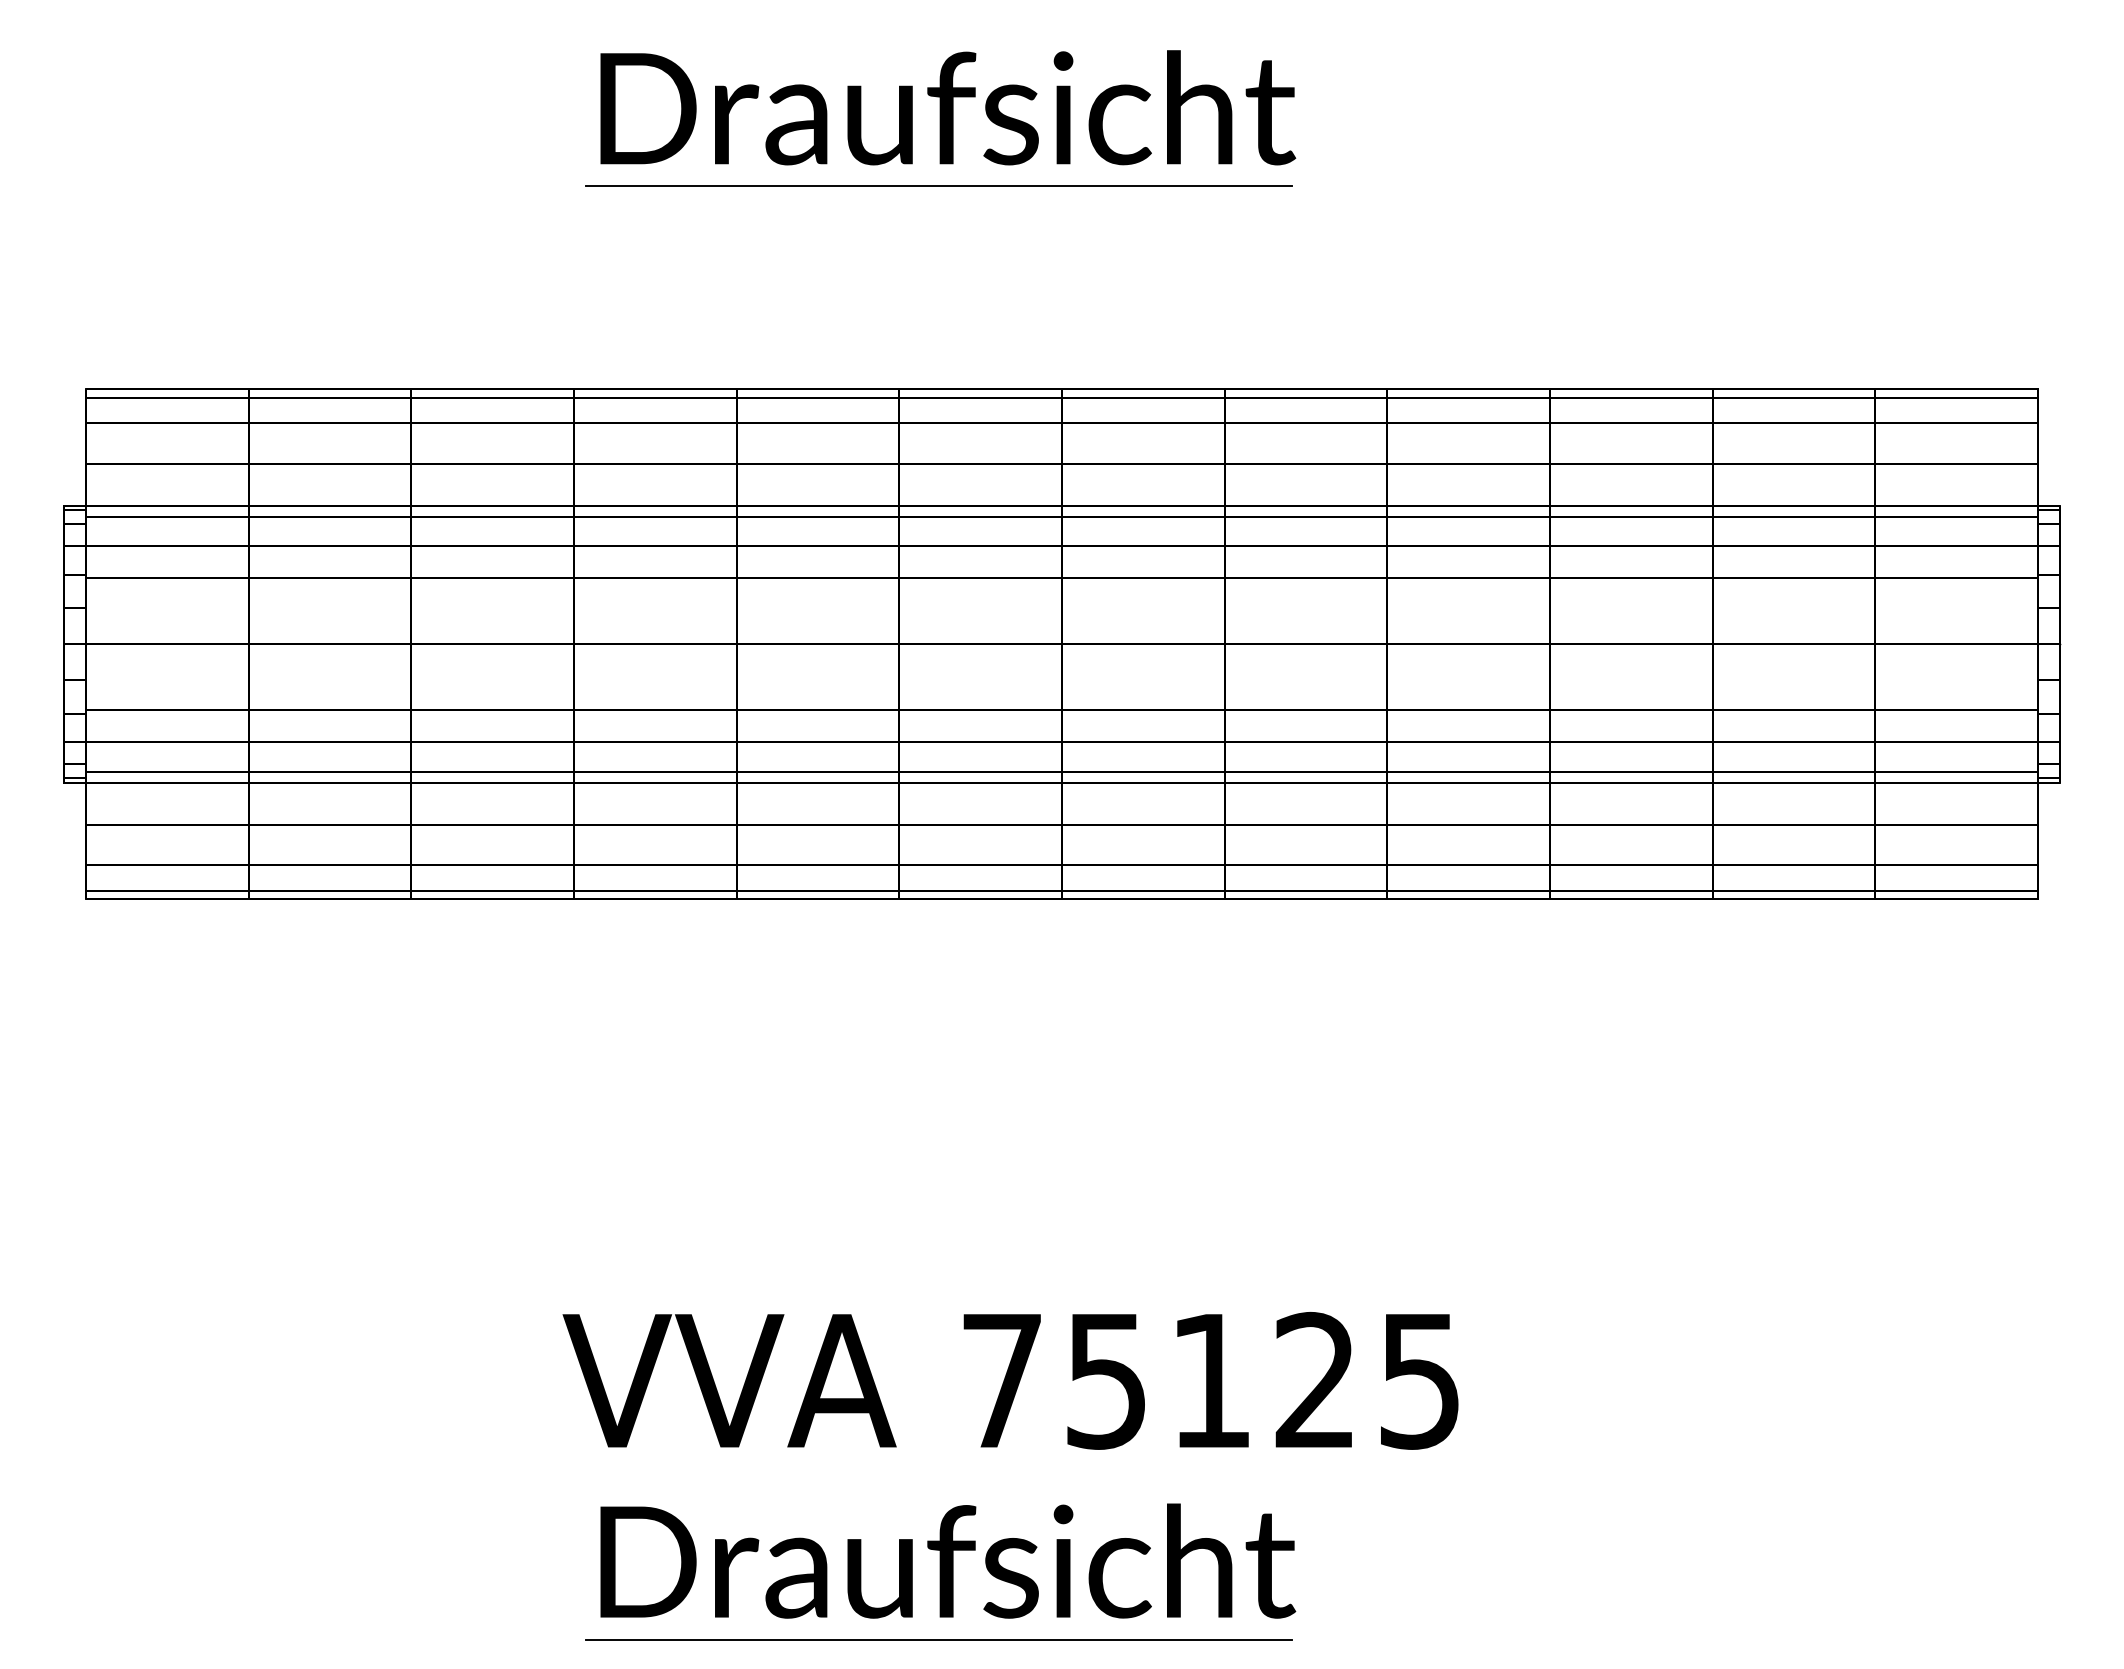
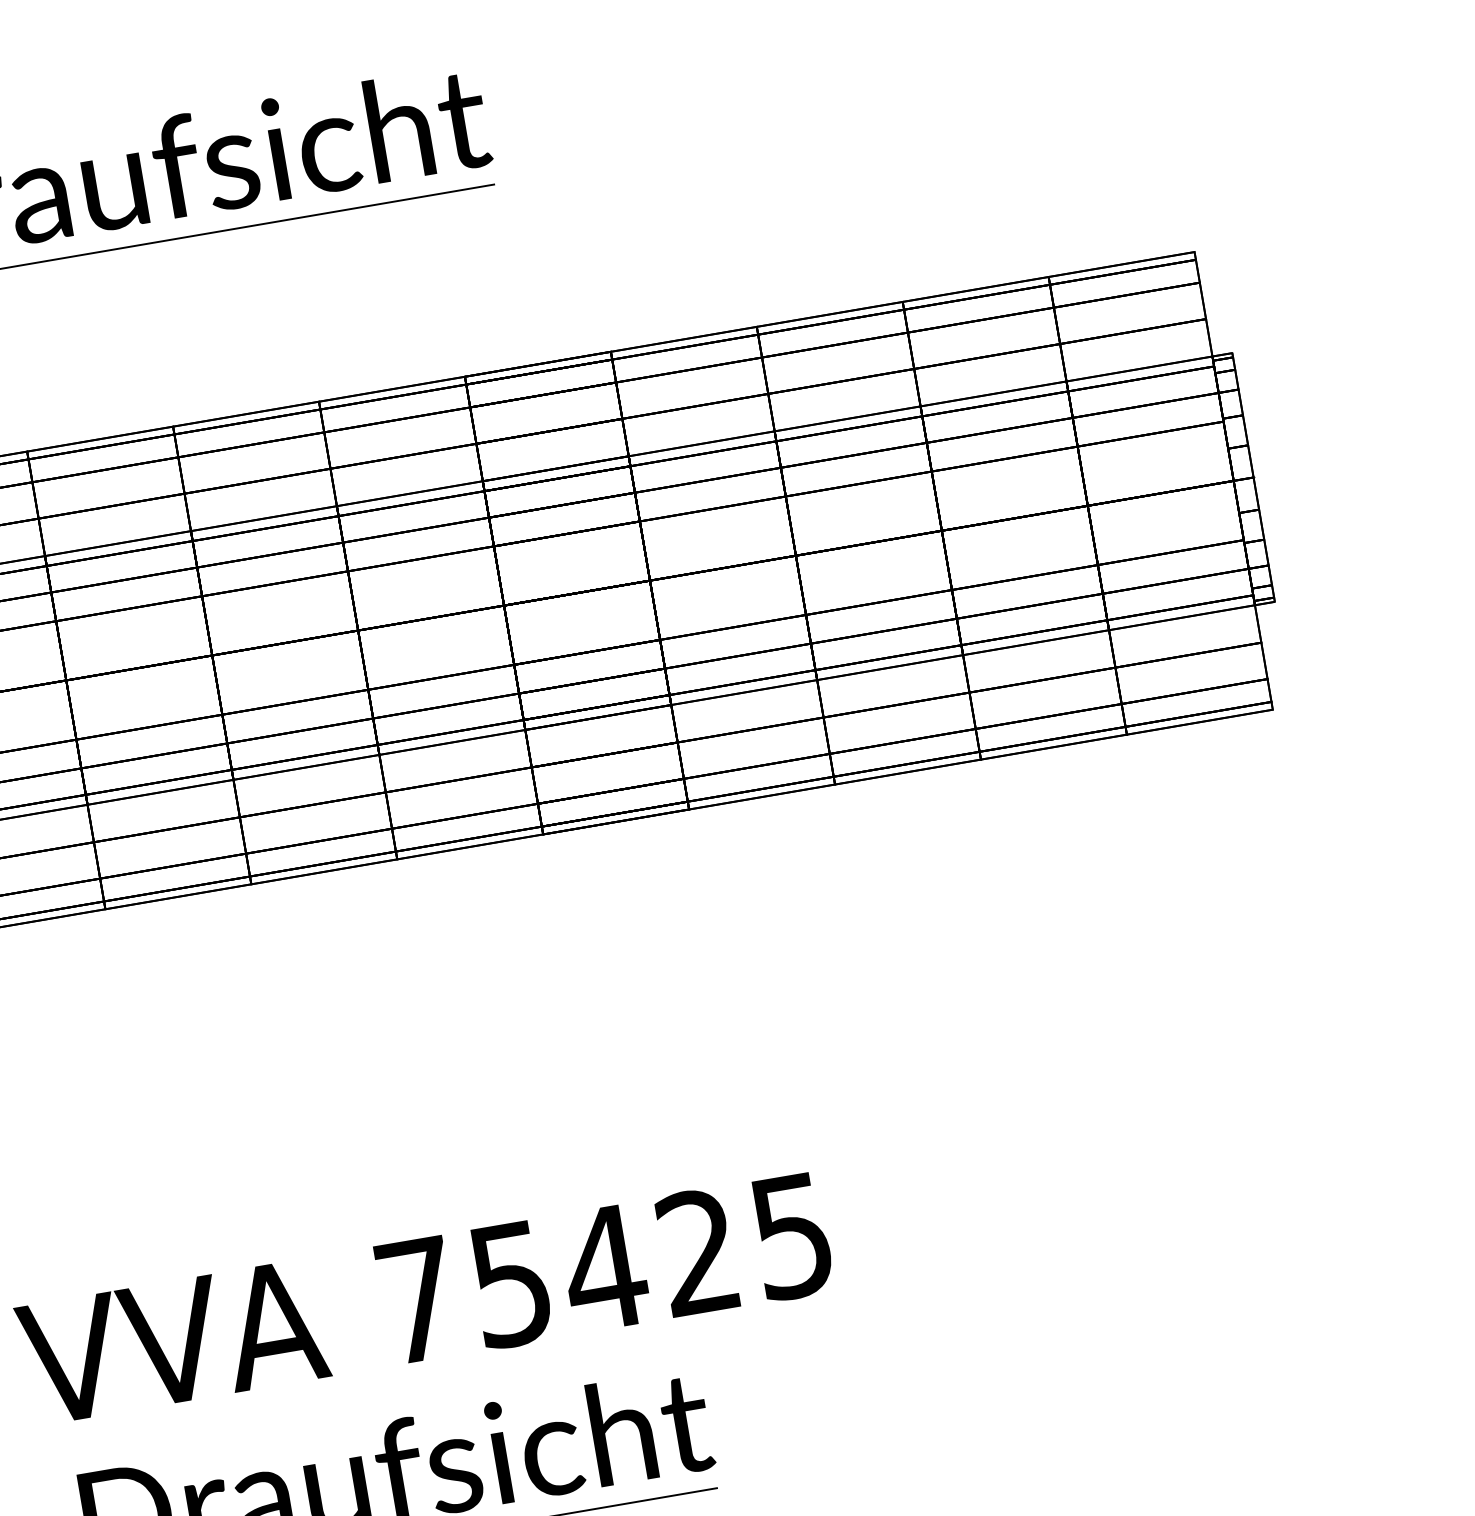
text: (1210, 1380) -> (604, 1268), 75125 -> 75425

